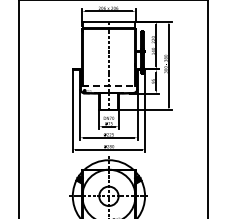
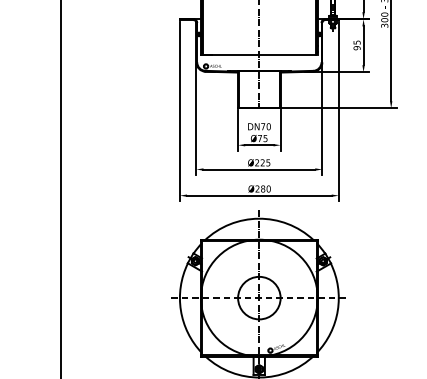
line: (109, 85) -> (260, 54), dashed -> solid

